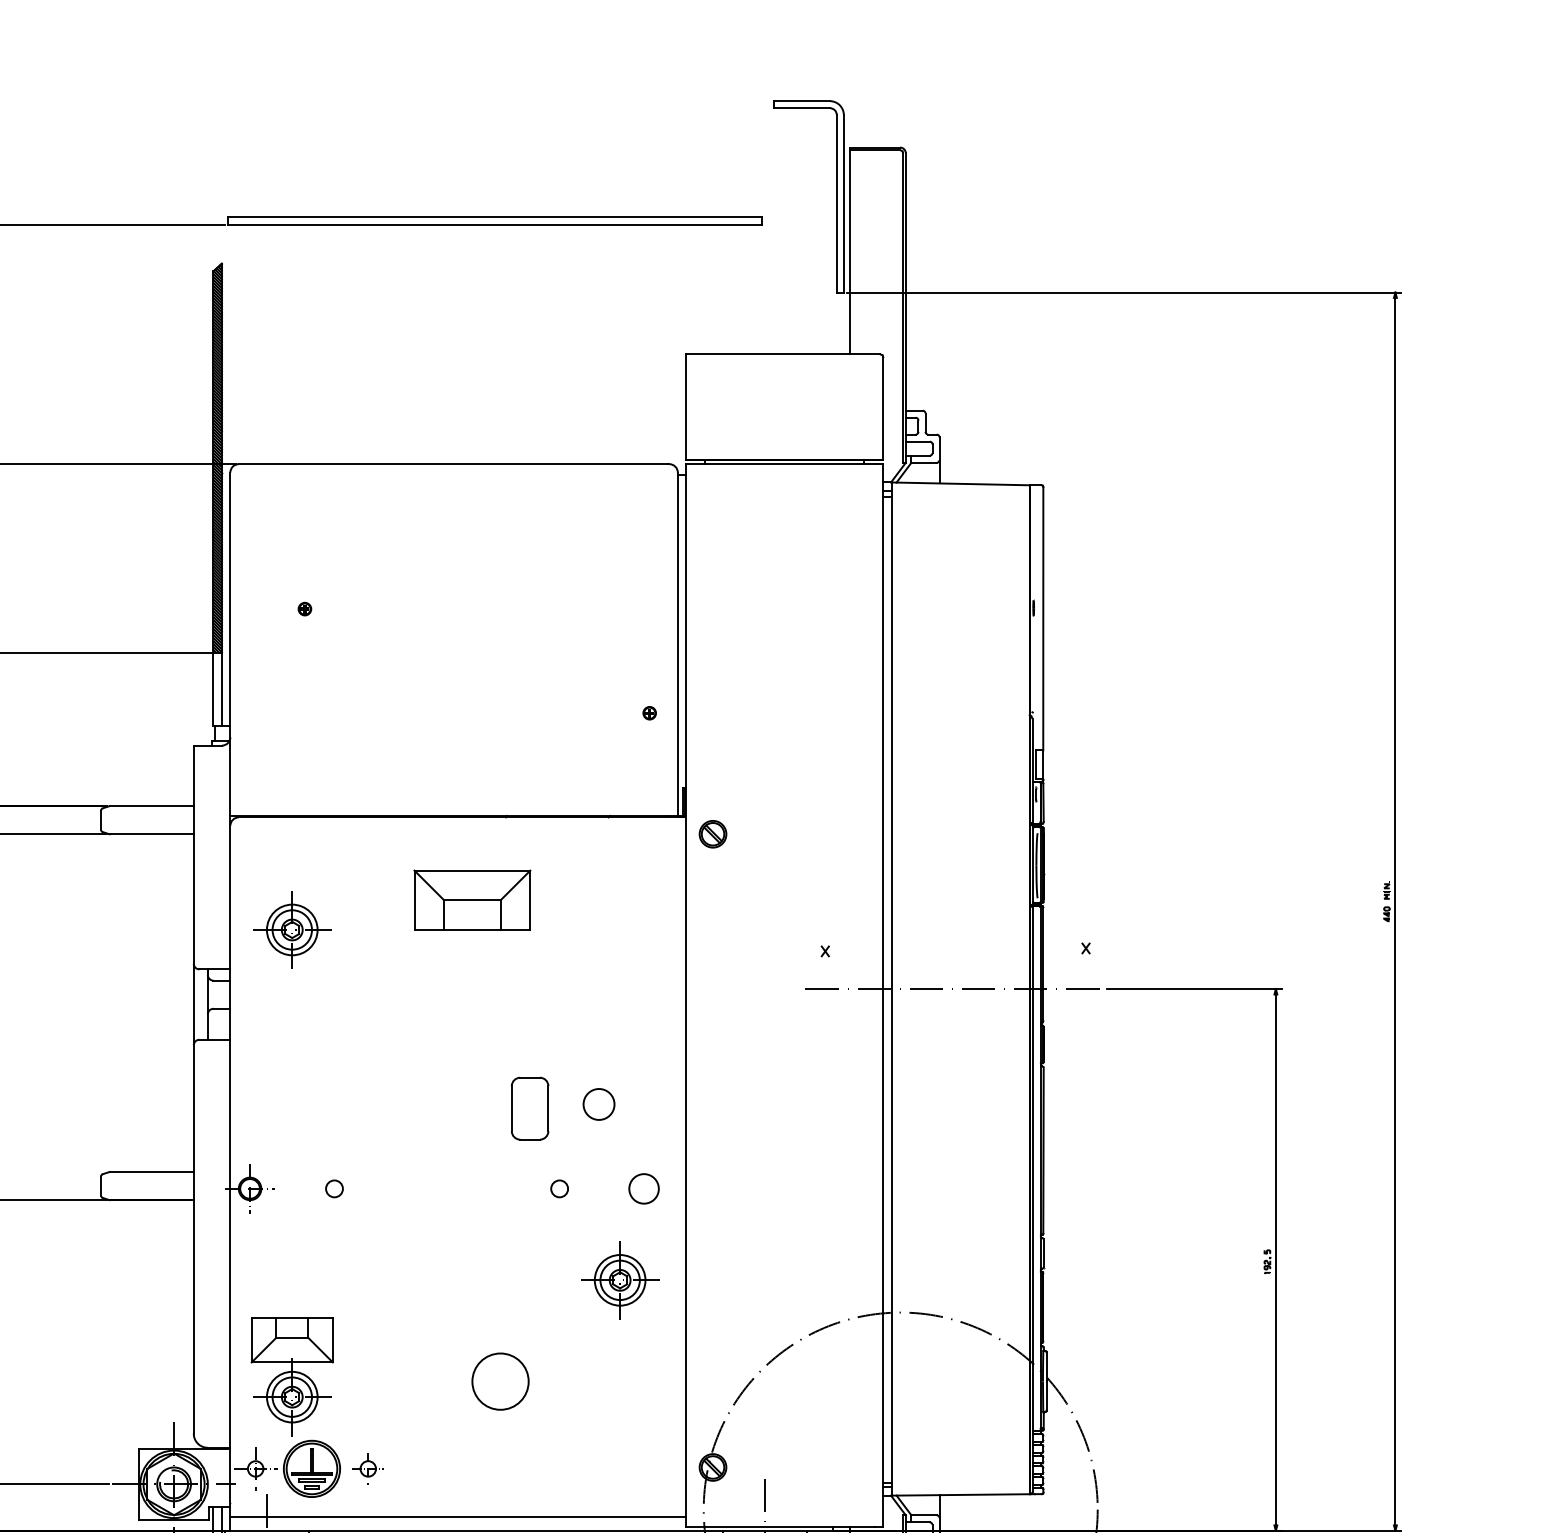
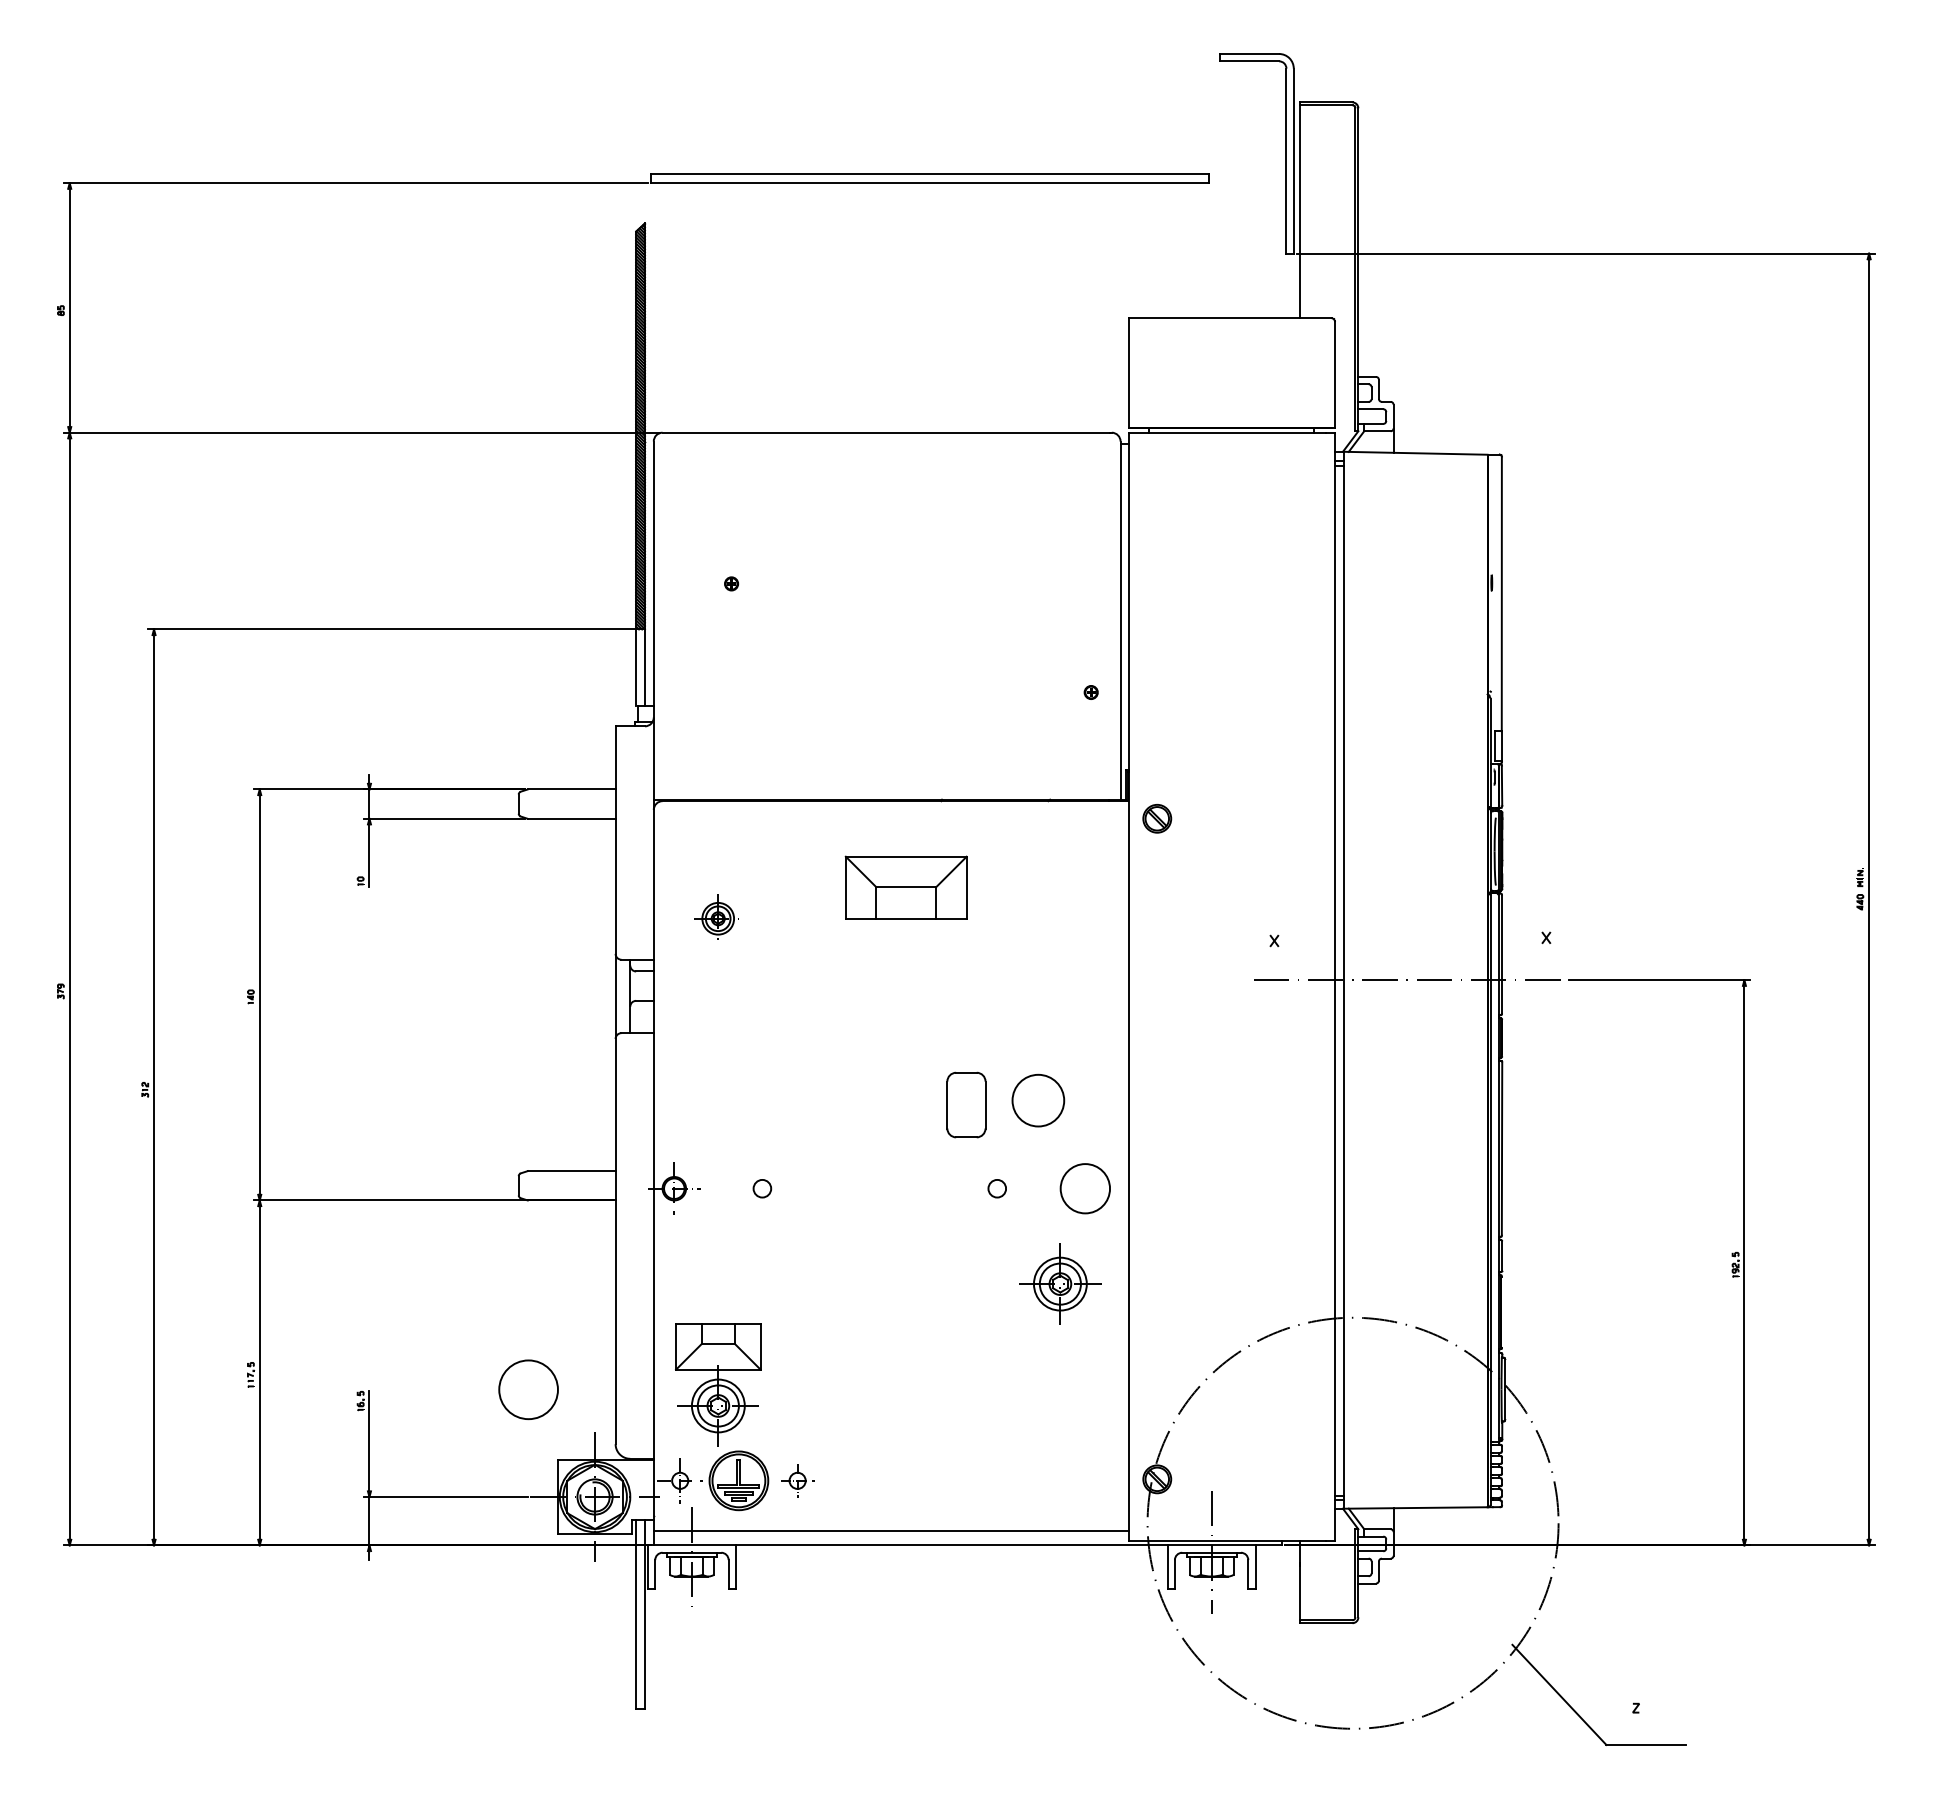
part: (291, 929) -> (717, 918), size x0.6
circle: (599, 1104) -> (1038, 1100), size x1.6
circle: (643, 1188) -> (1084, 1188), size x1.6
circle: (500, 1381) -> (528, 1389), moved

